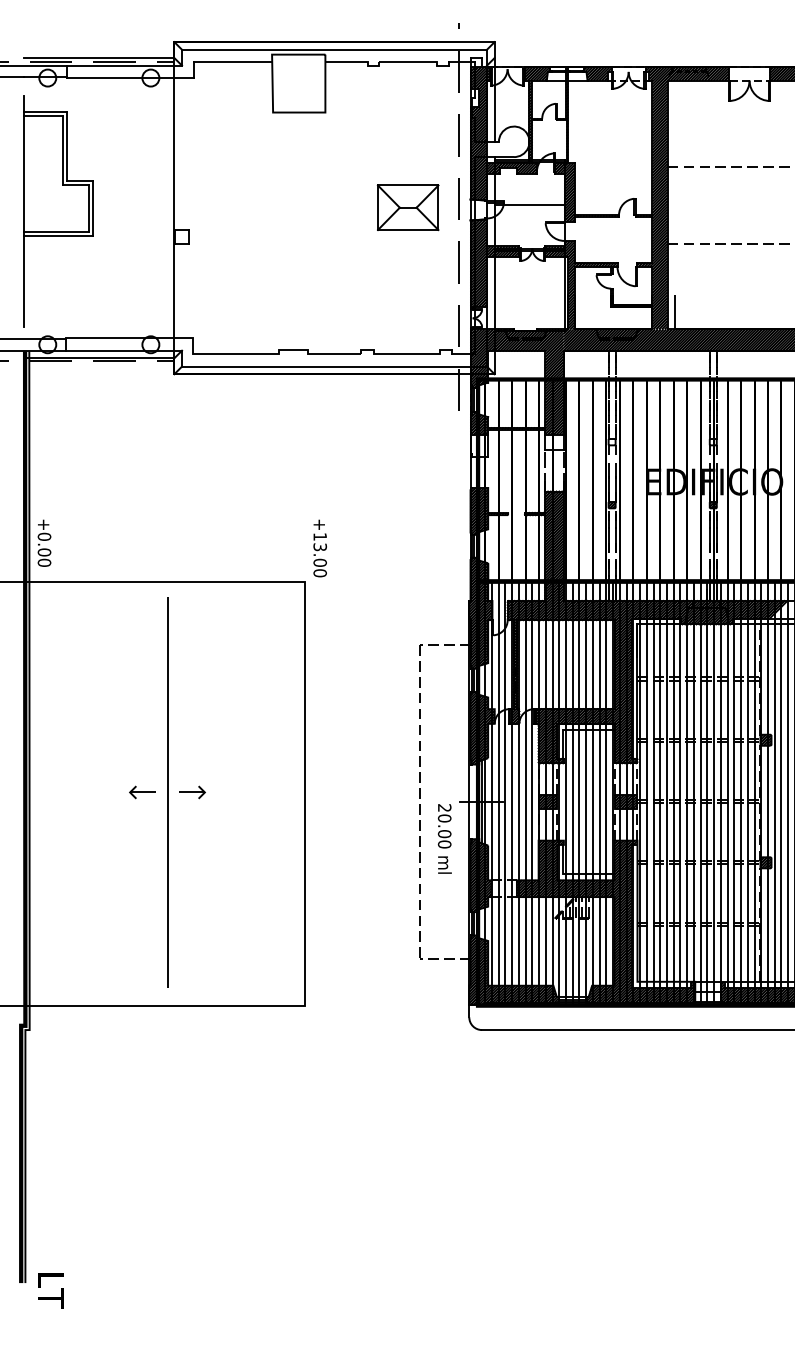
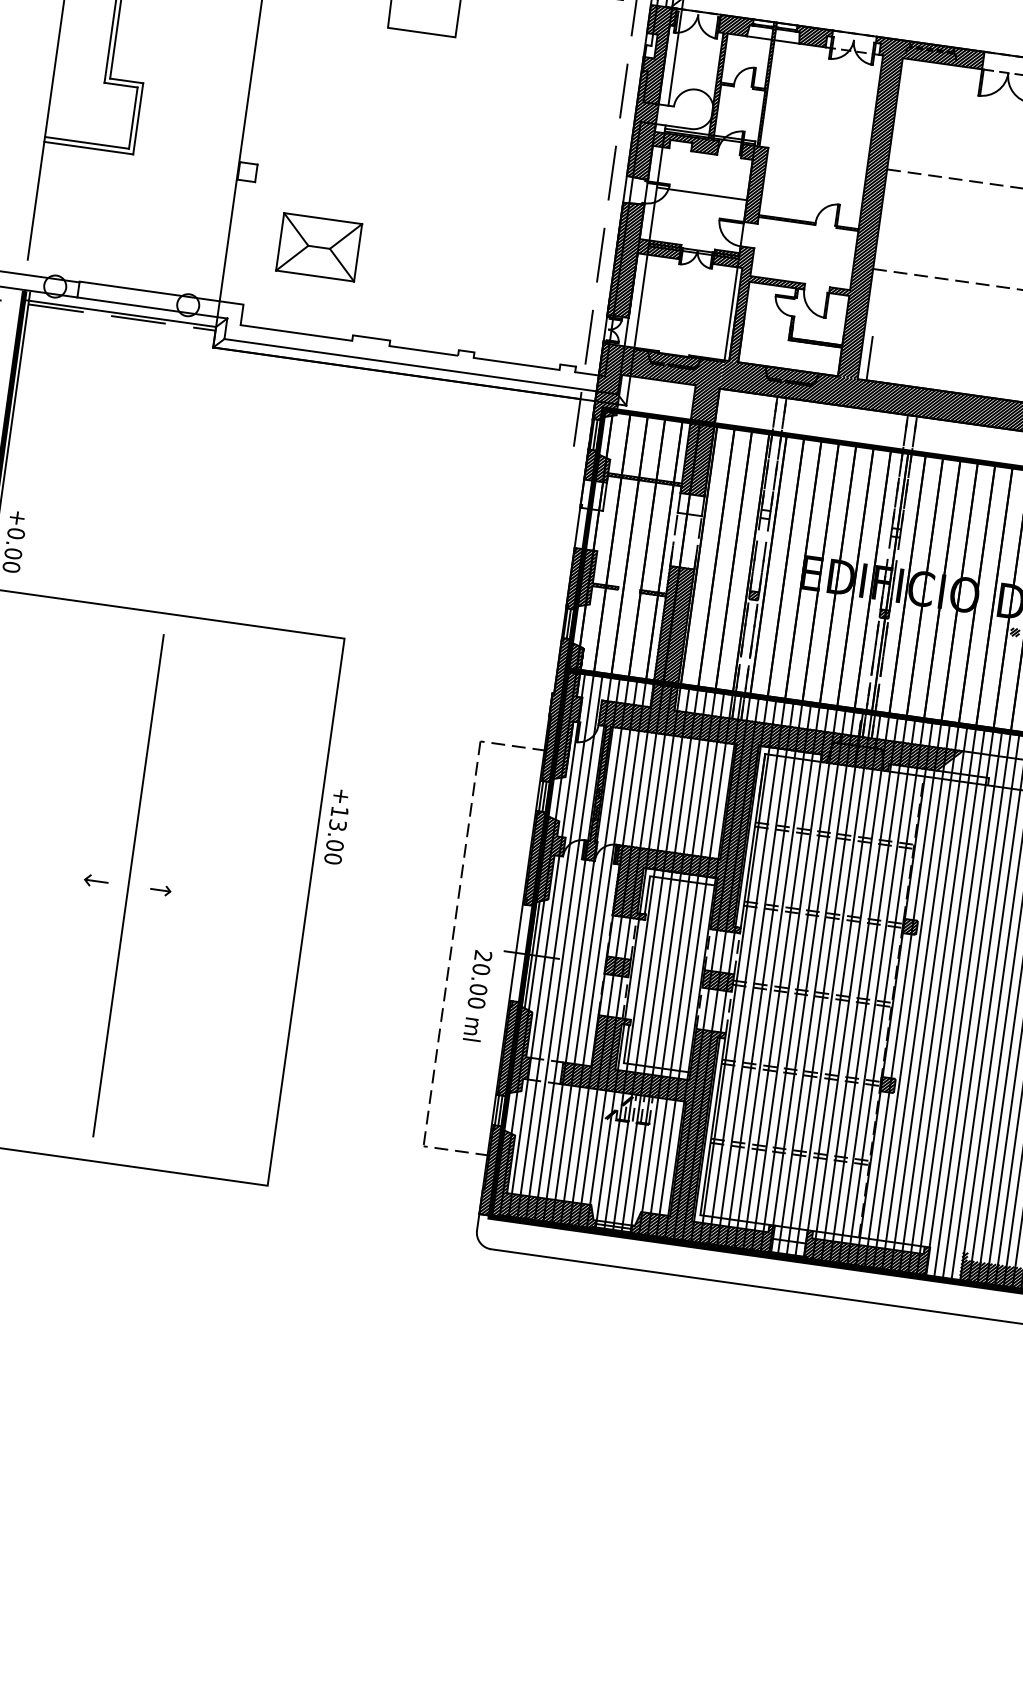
part: (407, 207) -> (318, 246), moved
text: (319, 548) -> (336, 826), moved
part: (142, 792) -> (96, 881), size x0.7
part: (192, 792) -> (160, 890), size x0.6

